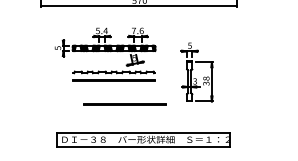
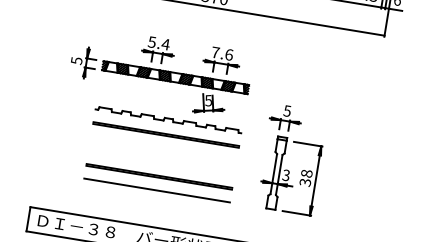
part: (105, 54) -> (158, 85), moved
part: (196, 72) -> (291, 160), moved
line: (124, 112) -> (155, 190), added

